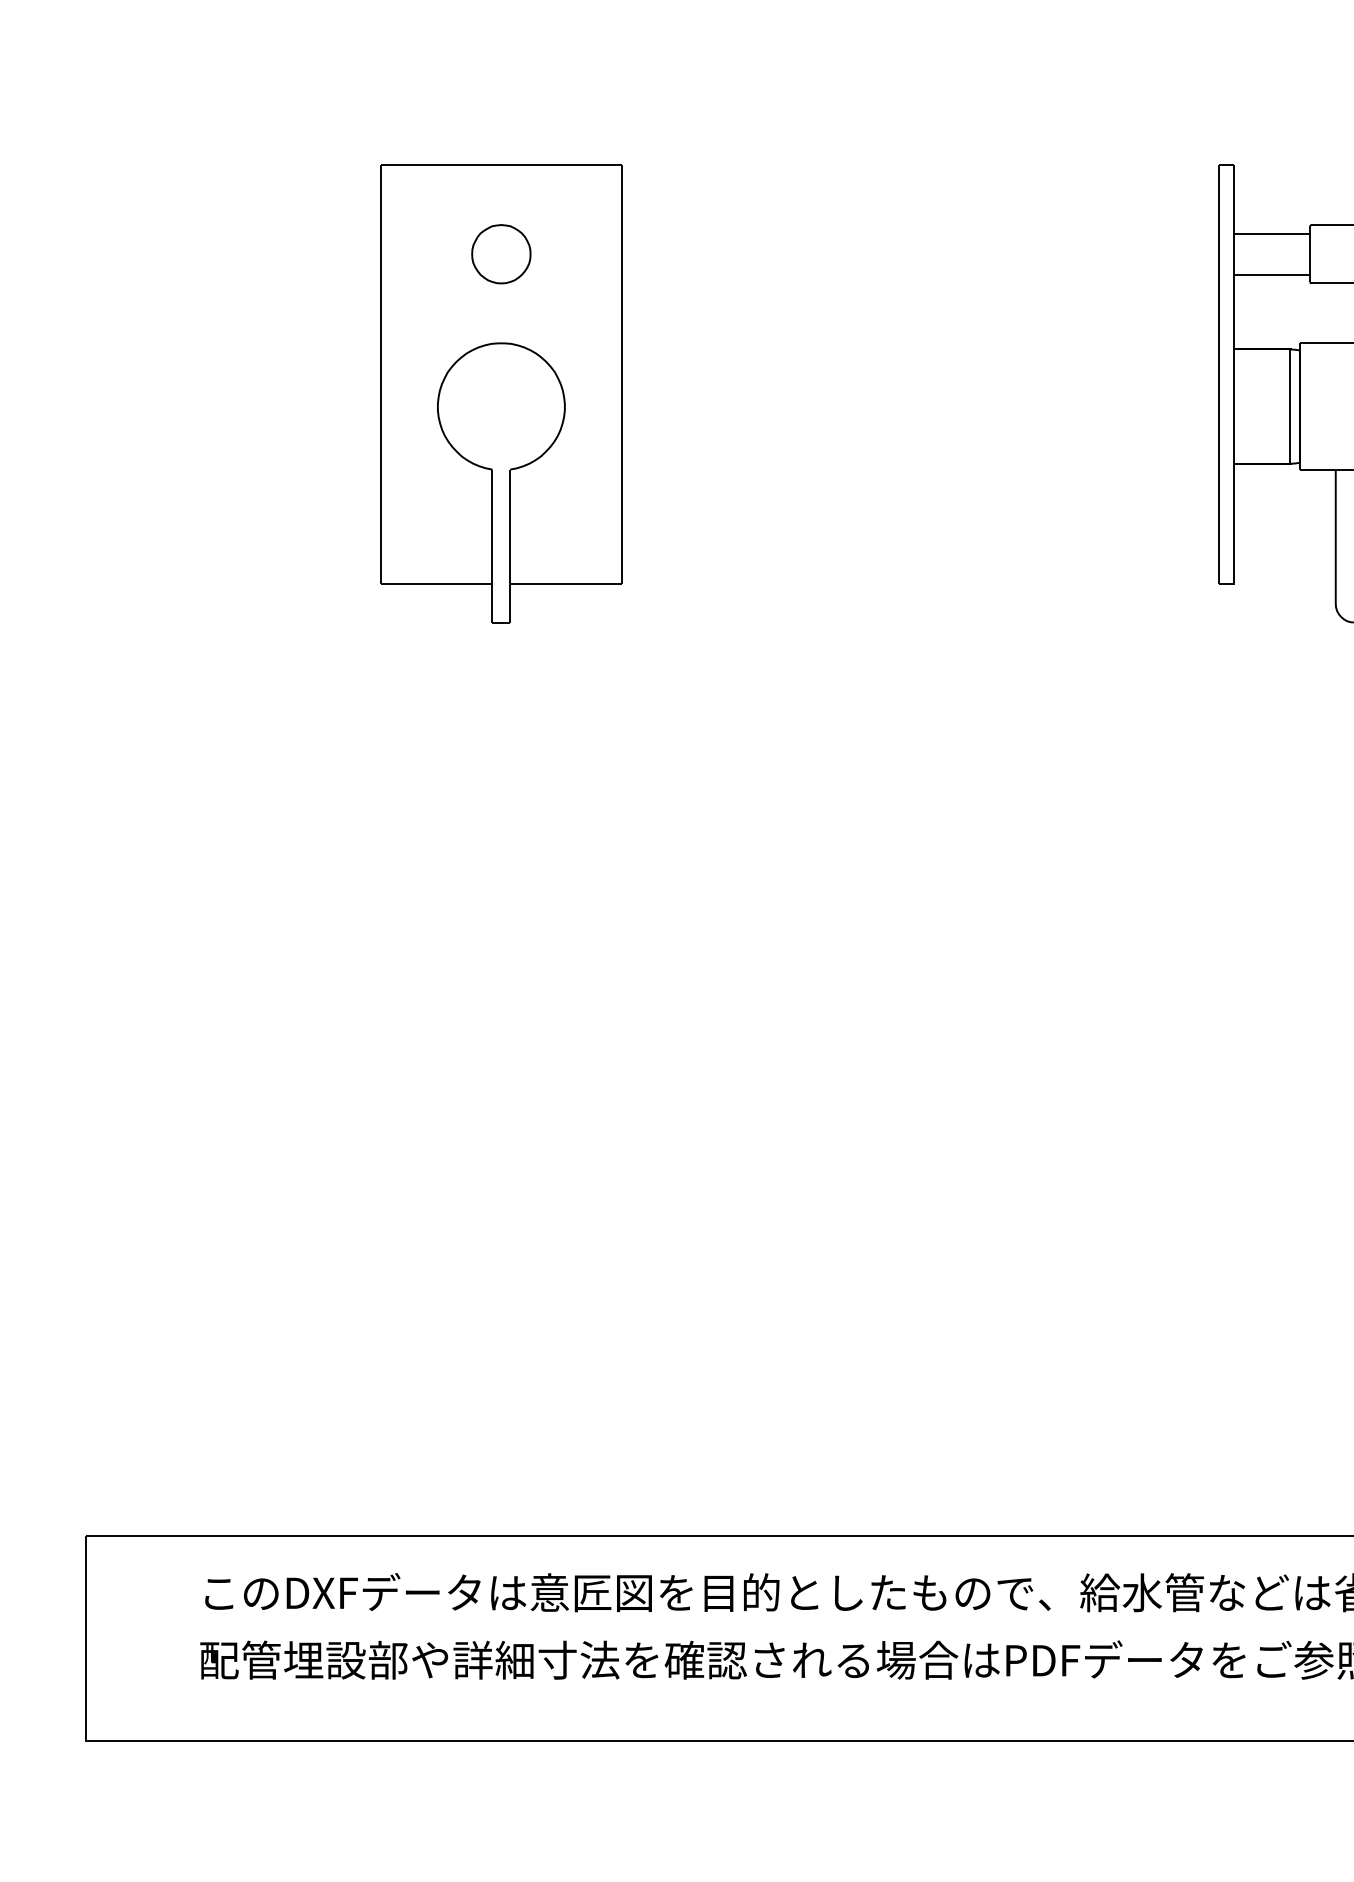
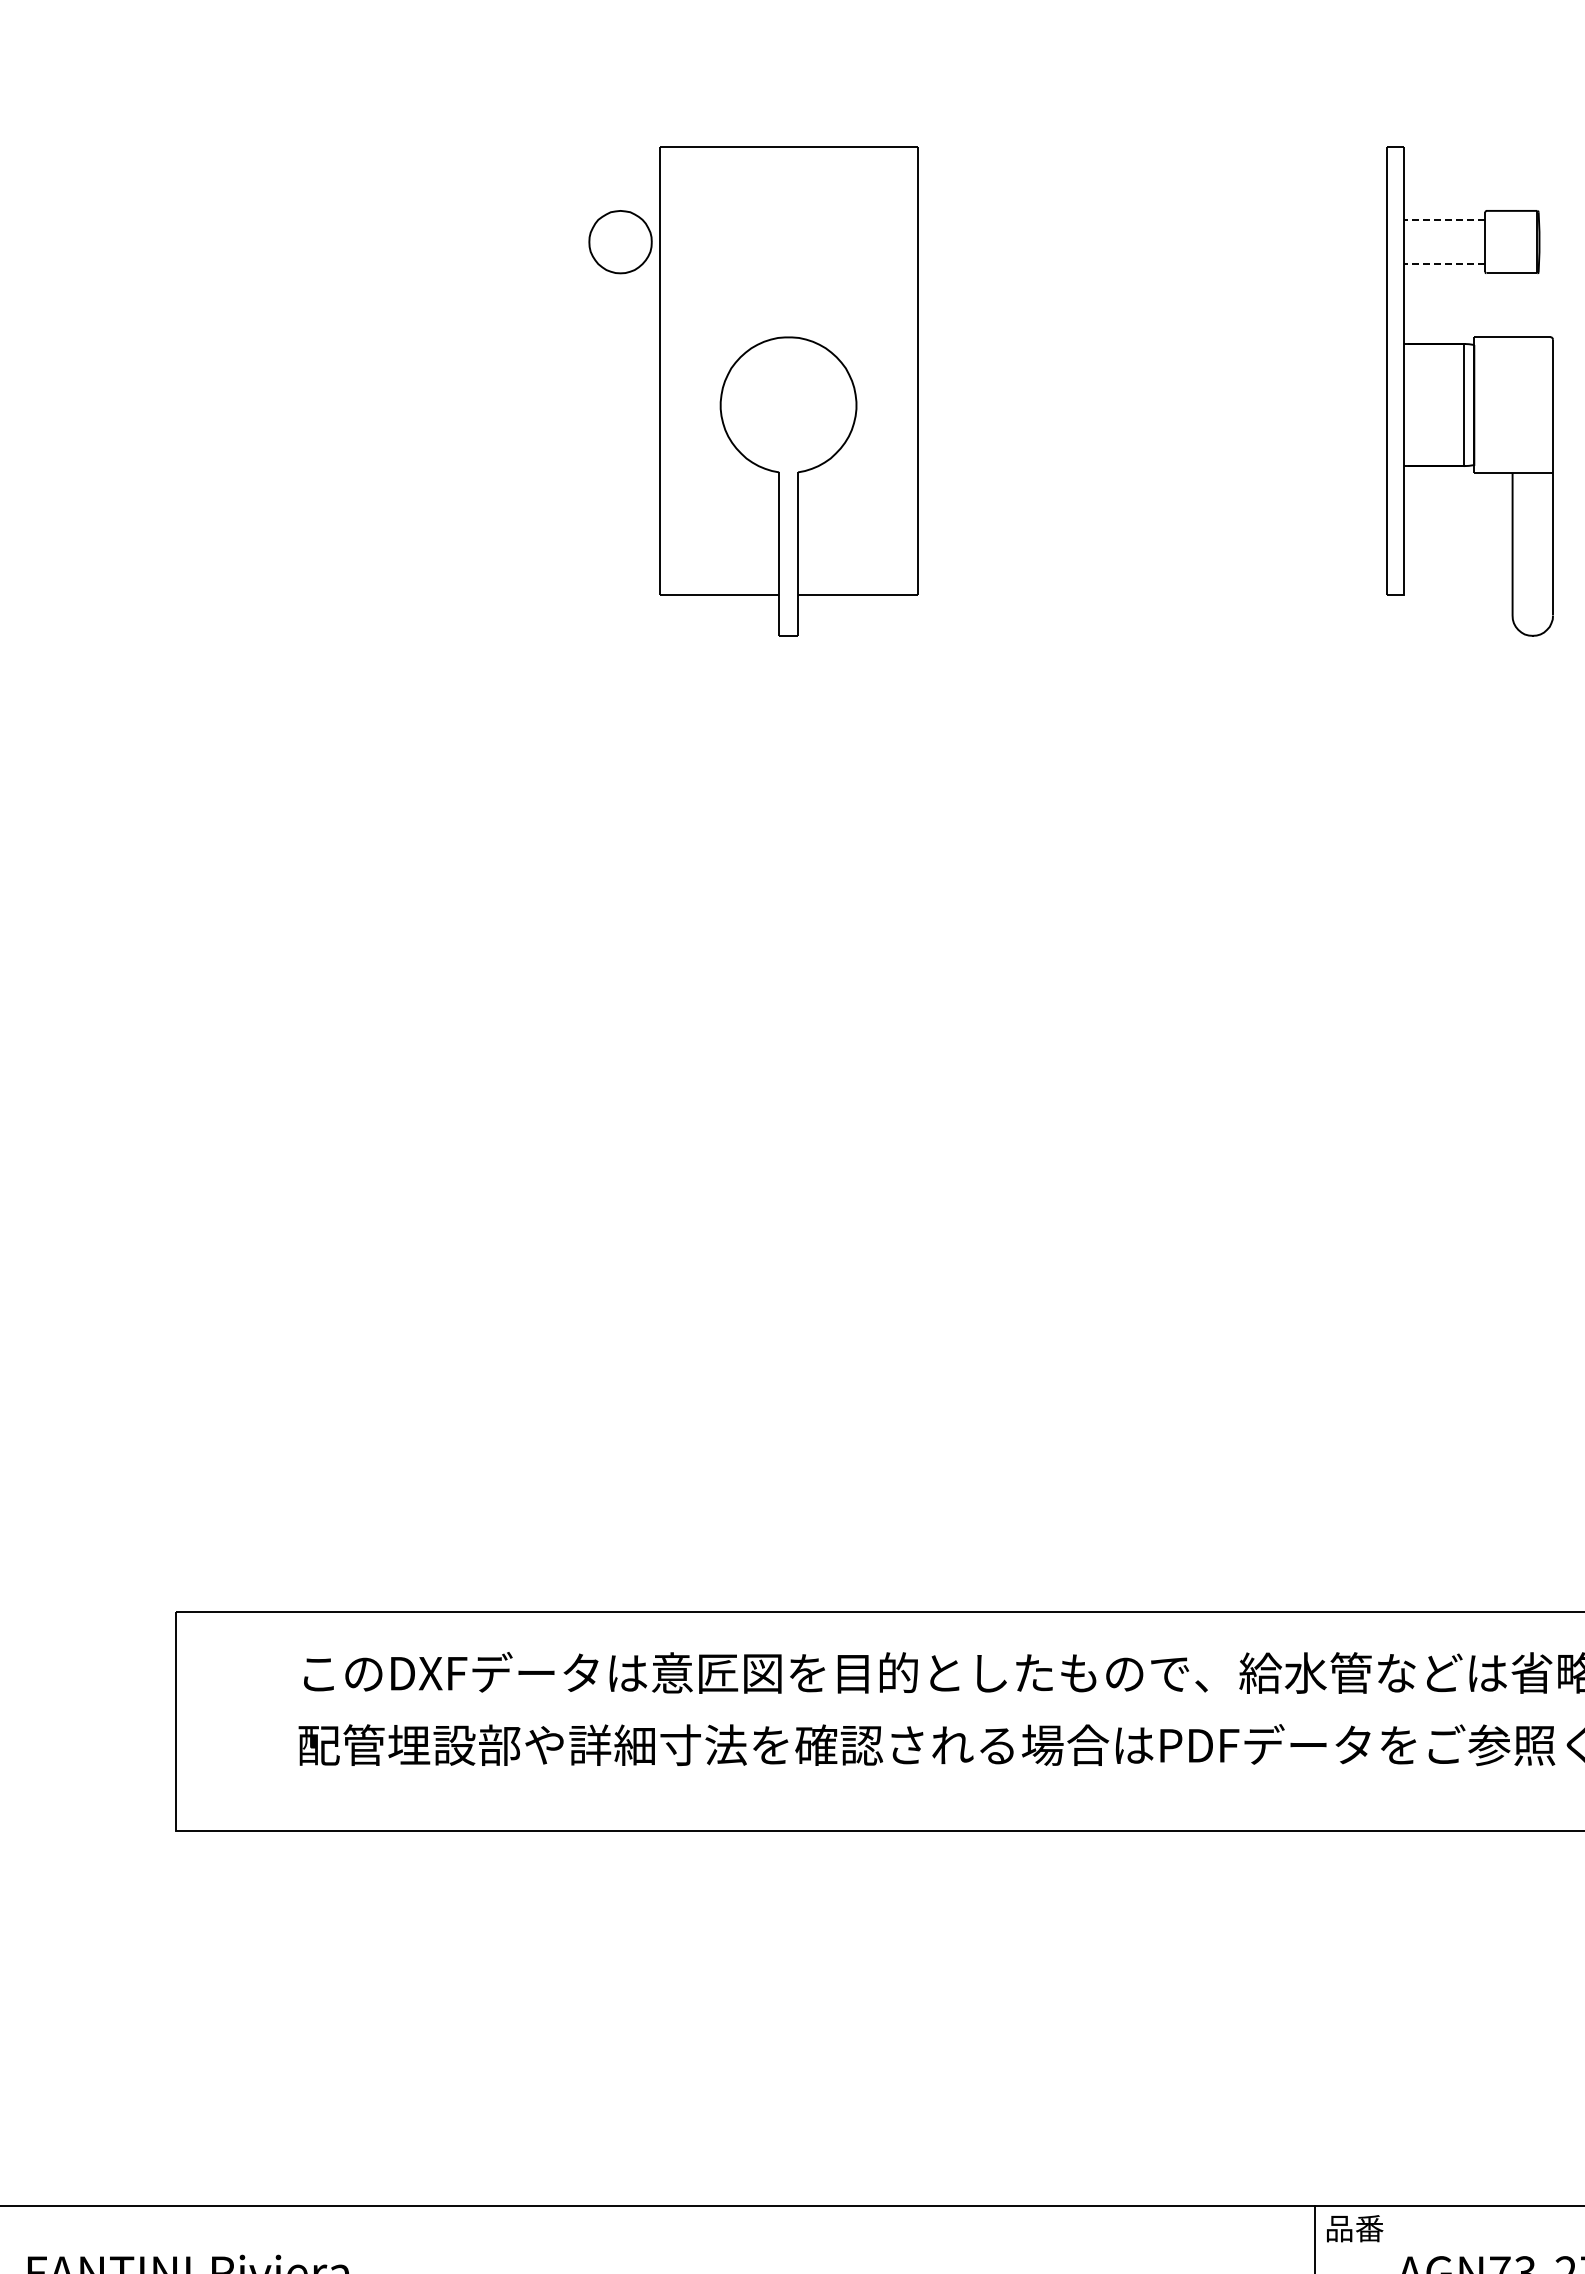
line: (1272, 233) -> (1444, 220), solid -> dashed
line: (1272, 274) -> (1444, 263), solid -> dashed
part: (501, 393) -> (788, 391), moved

